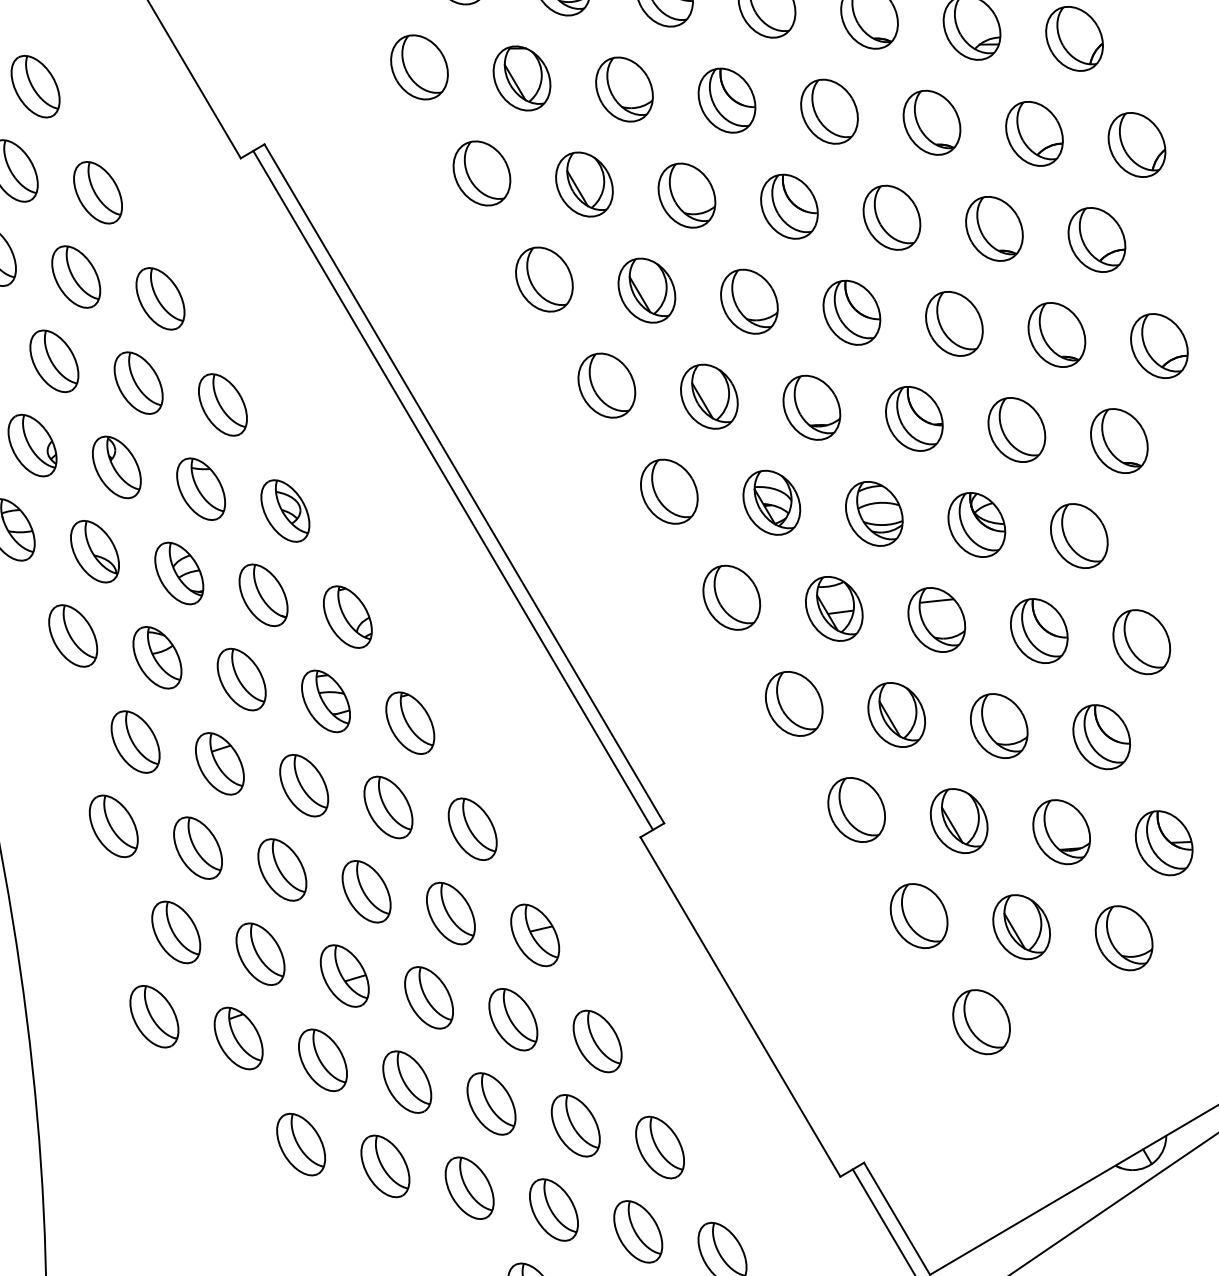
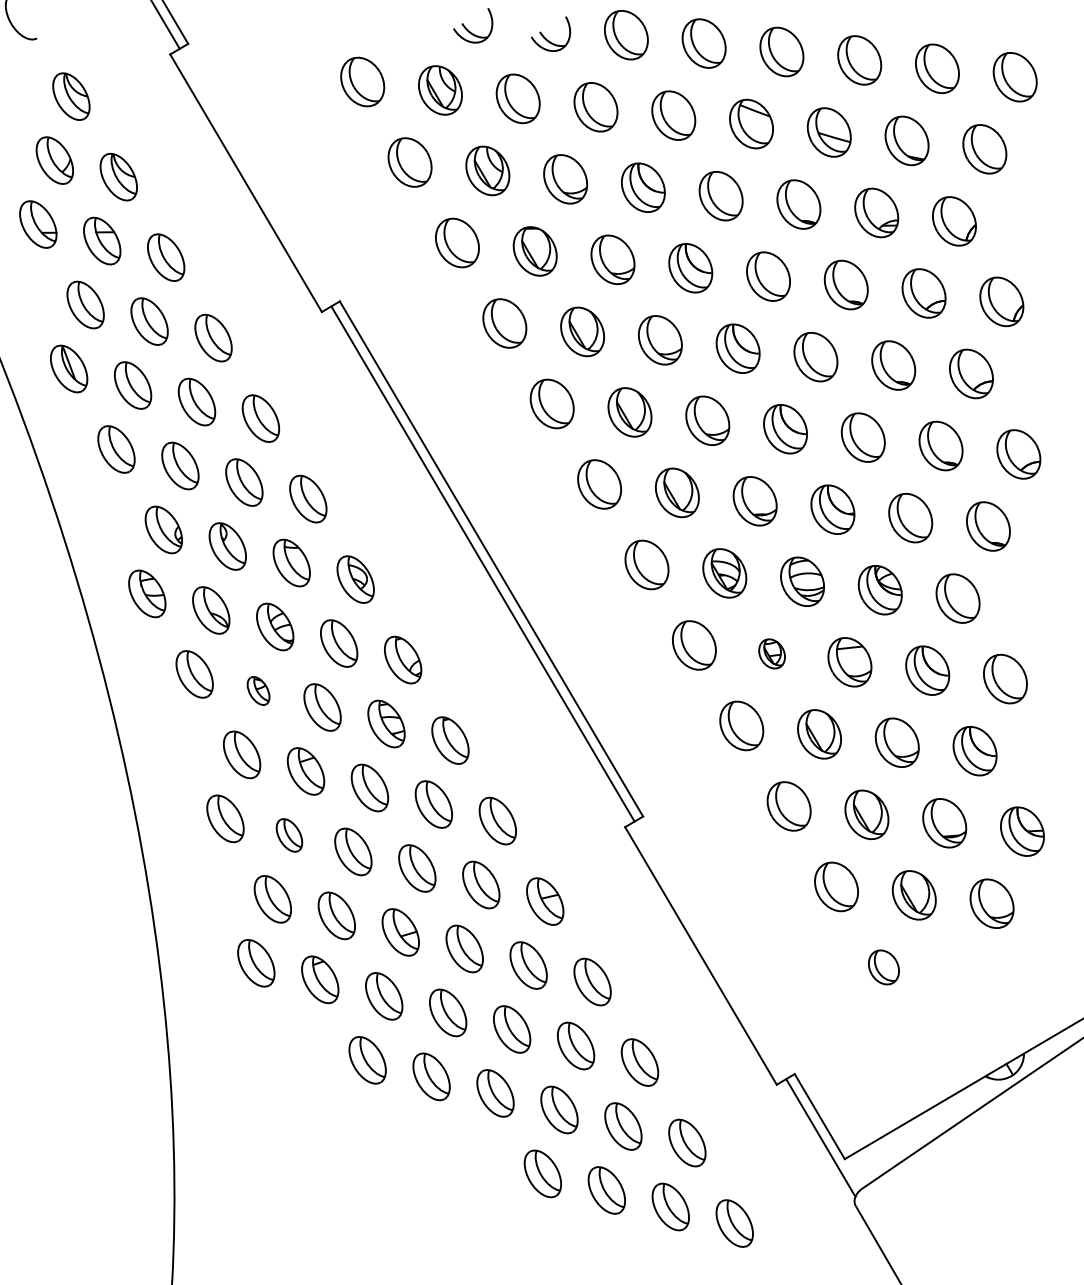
part: (833, 608) -> (771, 653), size x0.6
part: (157, 657) -> (258, 690), size x0.6
part: (198, 848) -> (289, 835), size x0.7
part: (981, 1022) -> (883, 967), size x0.7

